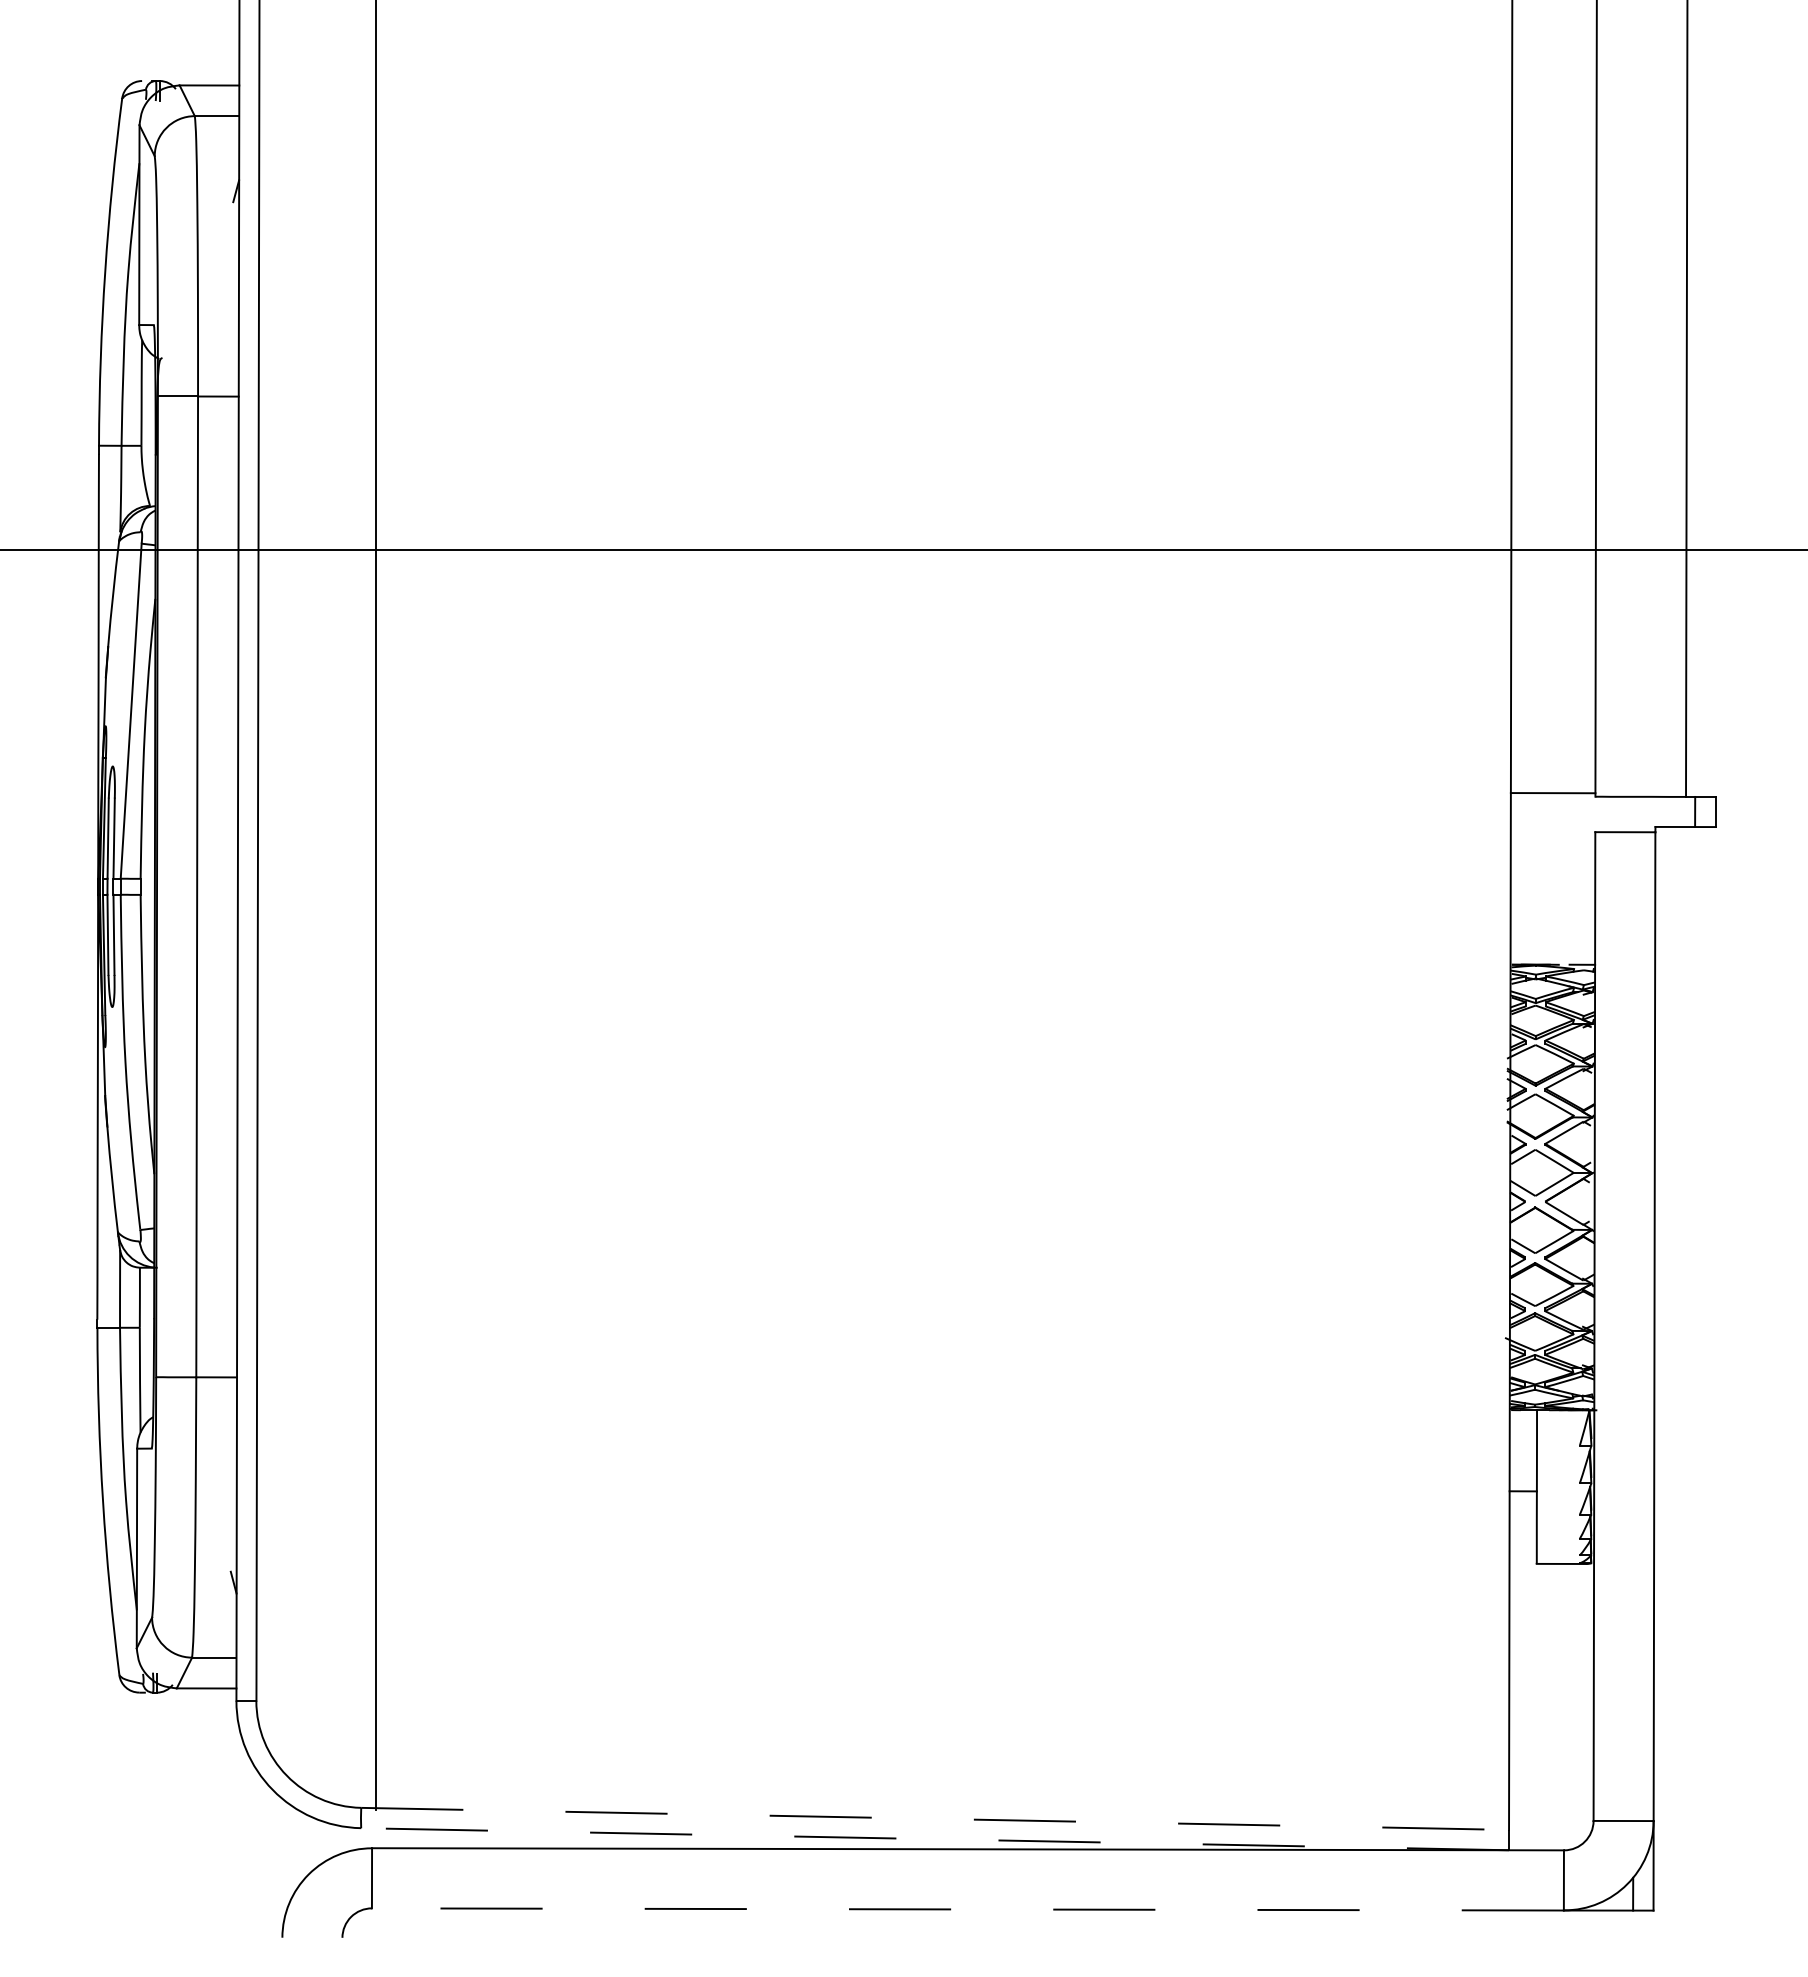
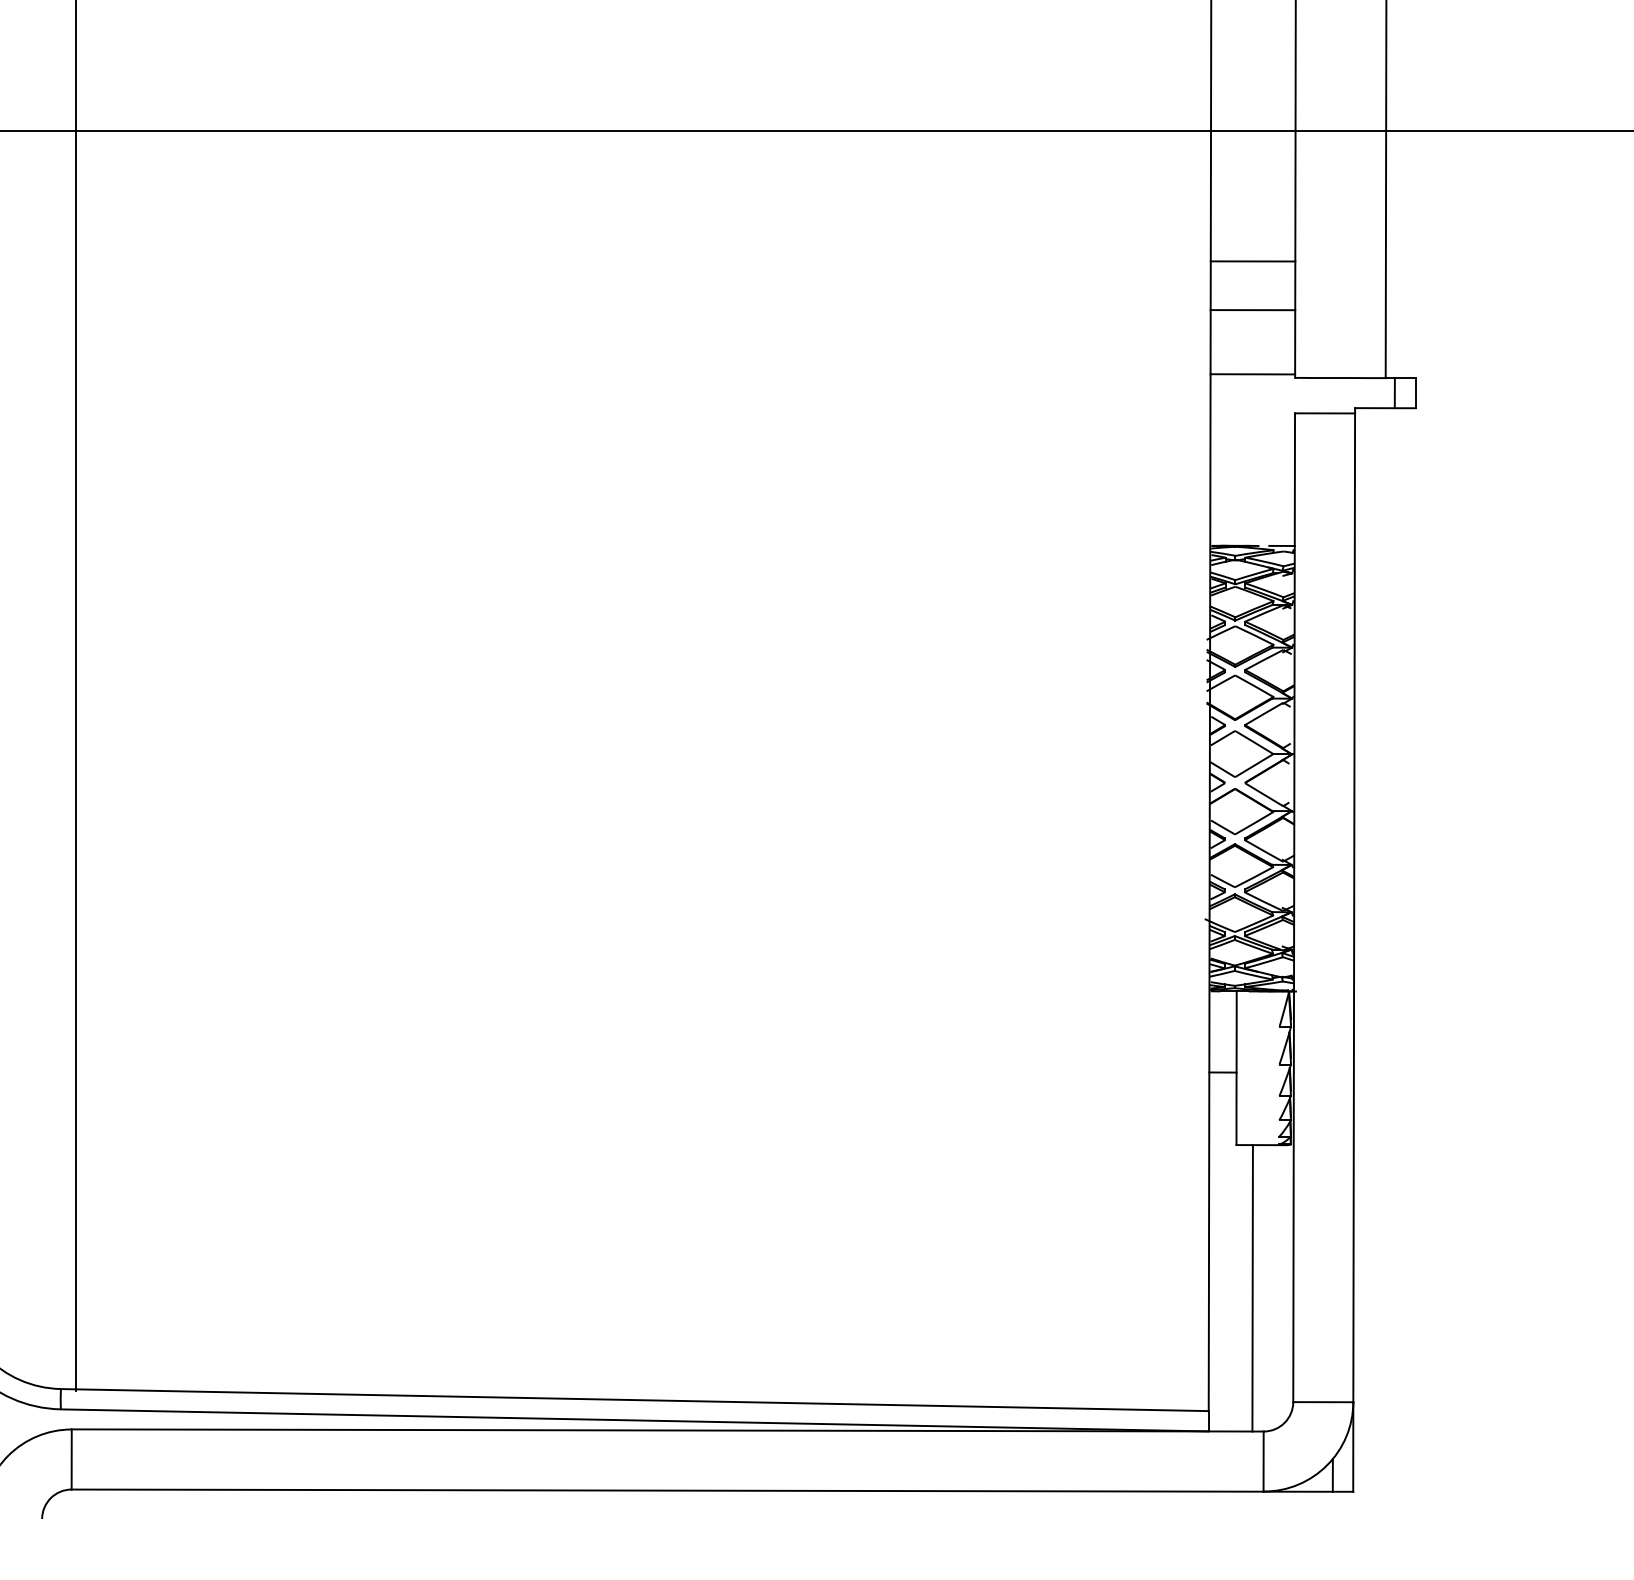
line: (1553, 680) -> (1253, 261), added
line: (1552, 728) -> (1252, 309), added
line: (1552, 1707) -> (1252, 1288), added
line: (935, 1818) -> (635, 1399), dashed -> solid
line: (935, 1839) -> (635, 1420), dashed -> solid
line: (967, 1909) -> (667, 1490), dashed -> solid

